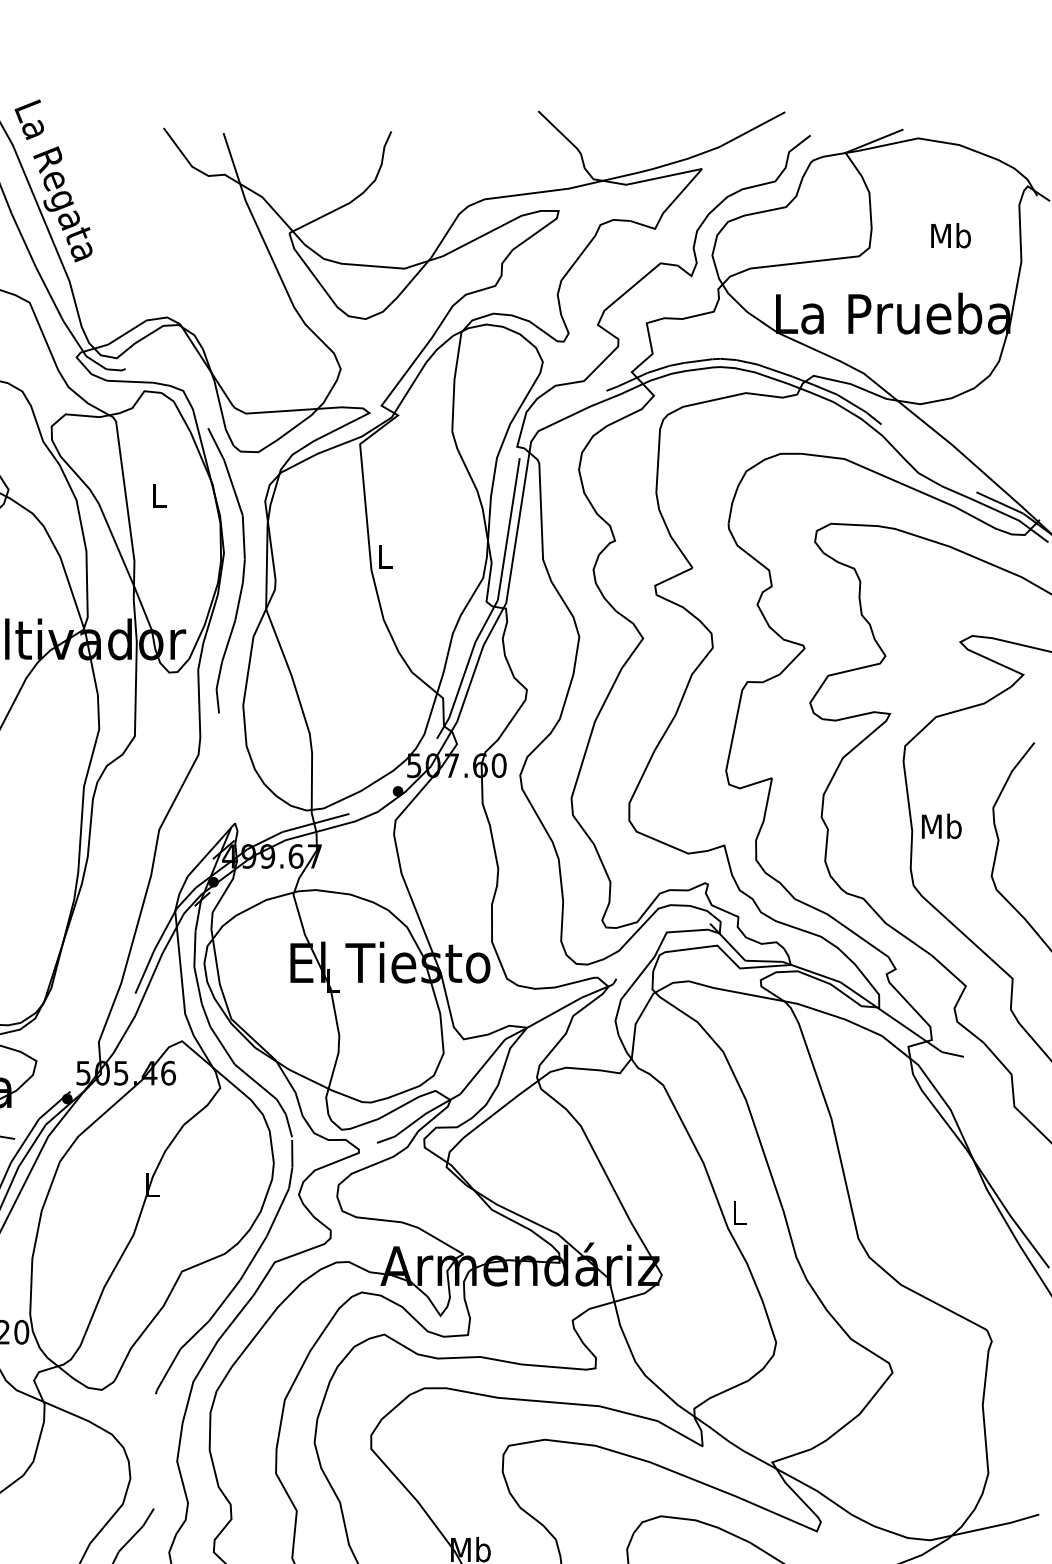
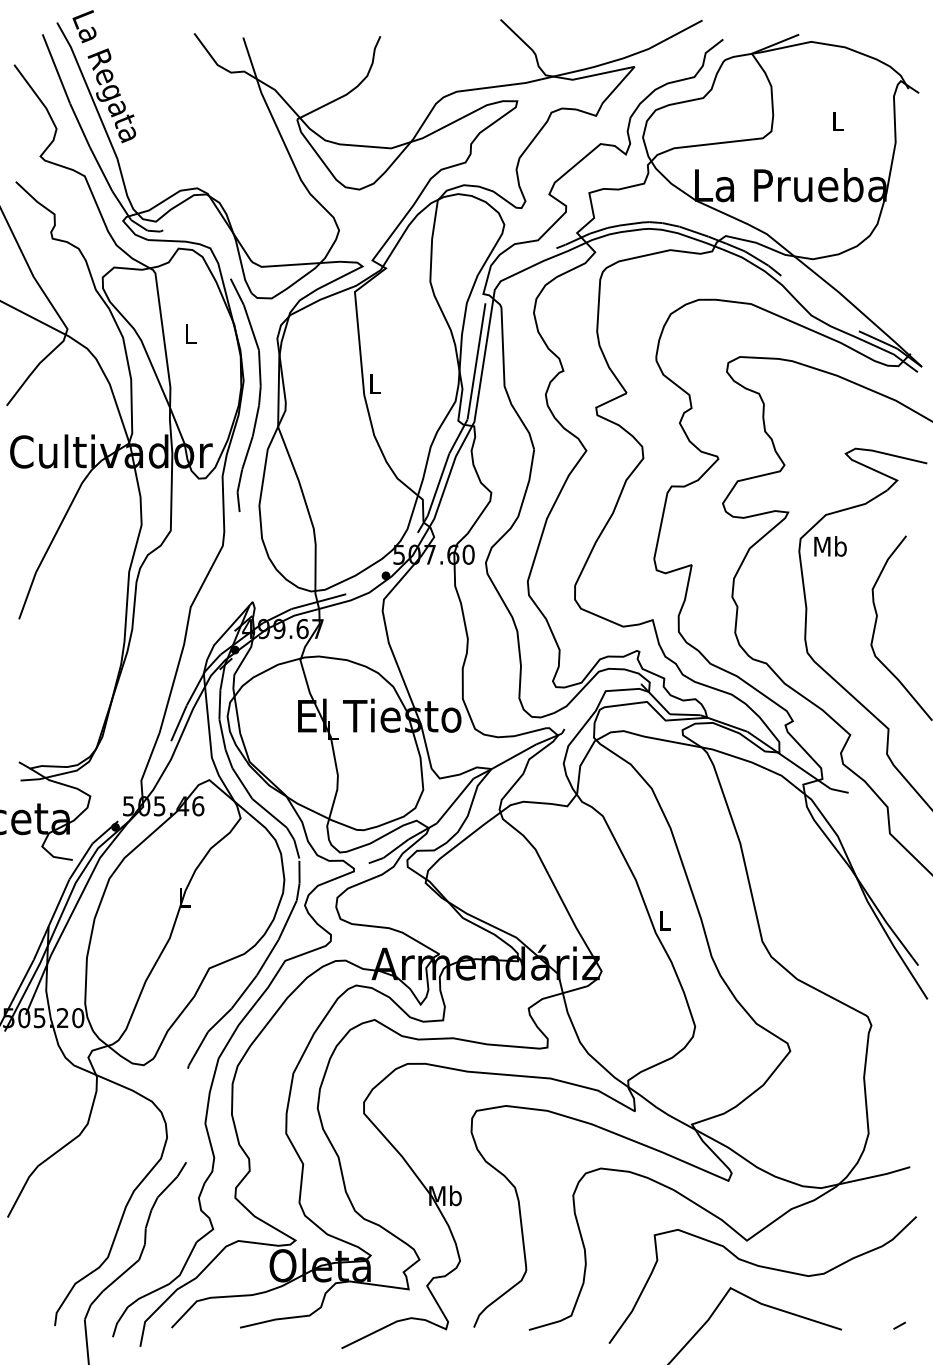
text: (950, 235) -> (837, 121), Mb -> L
text: (941, 826) -> (830, 546), moved

